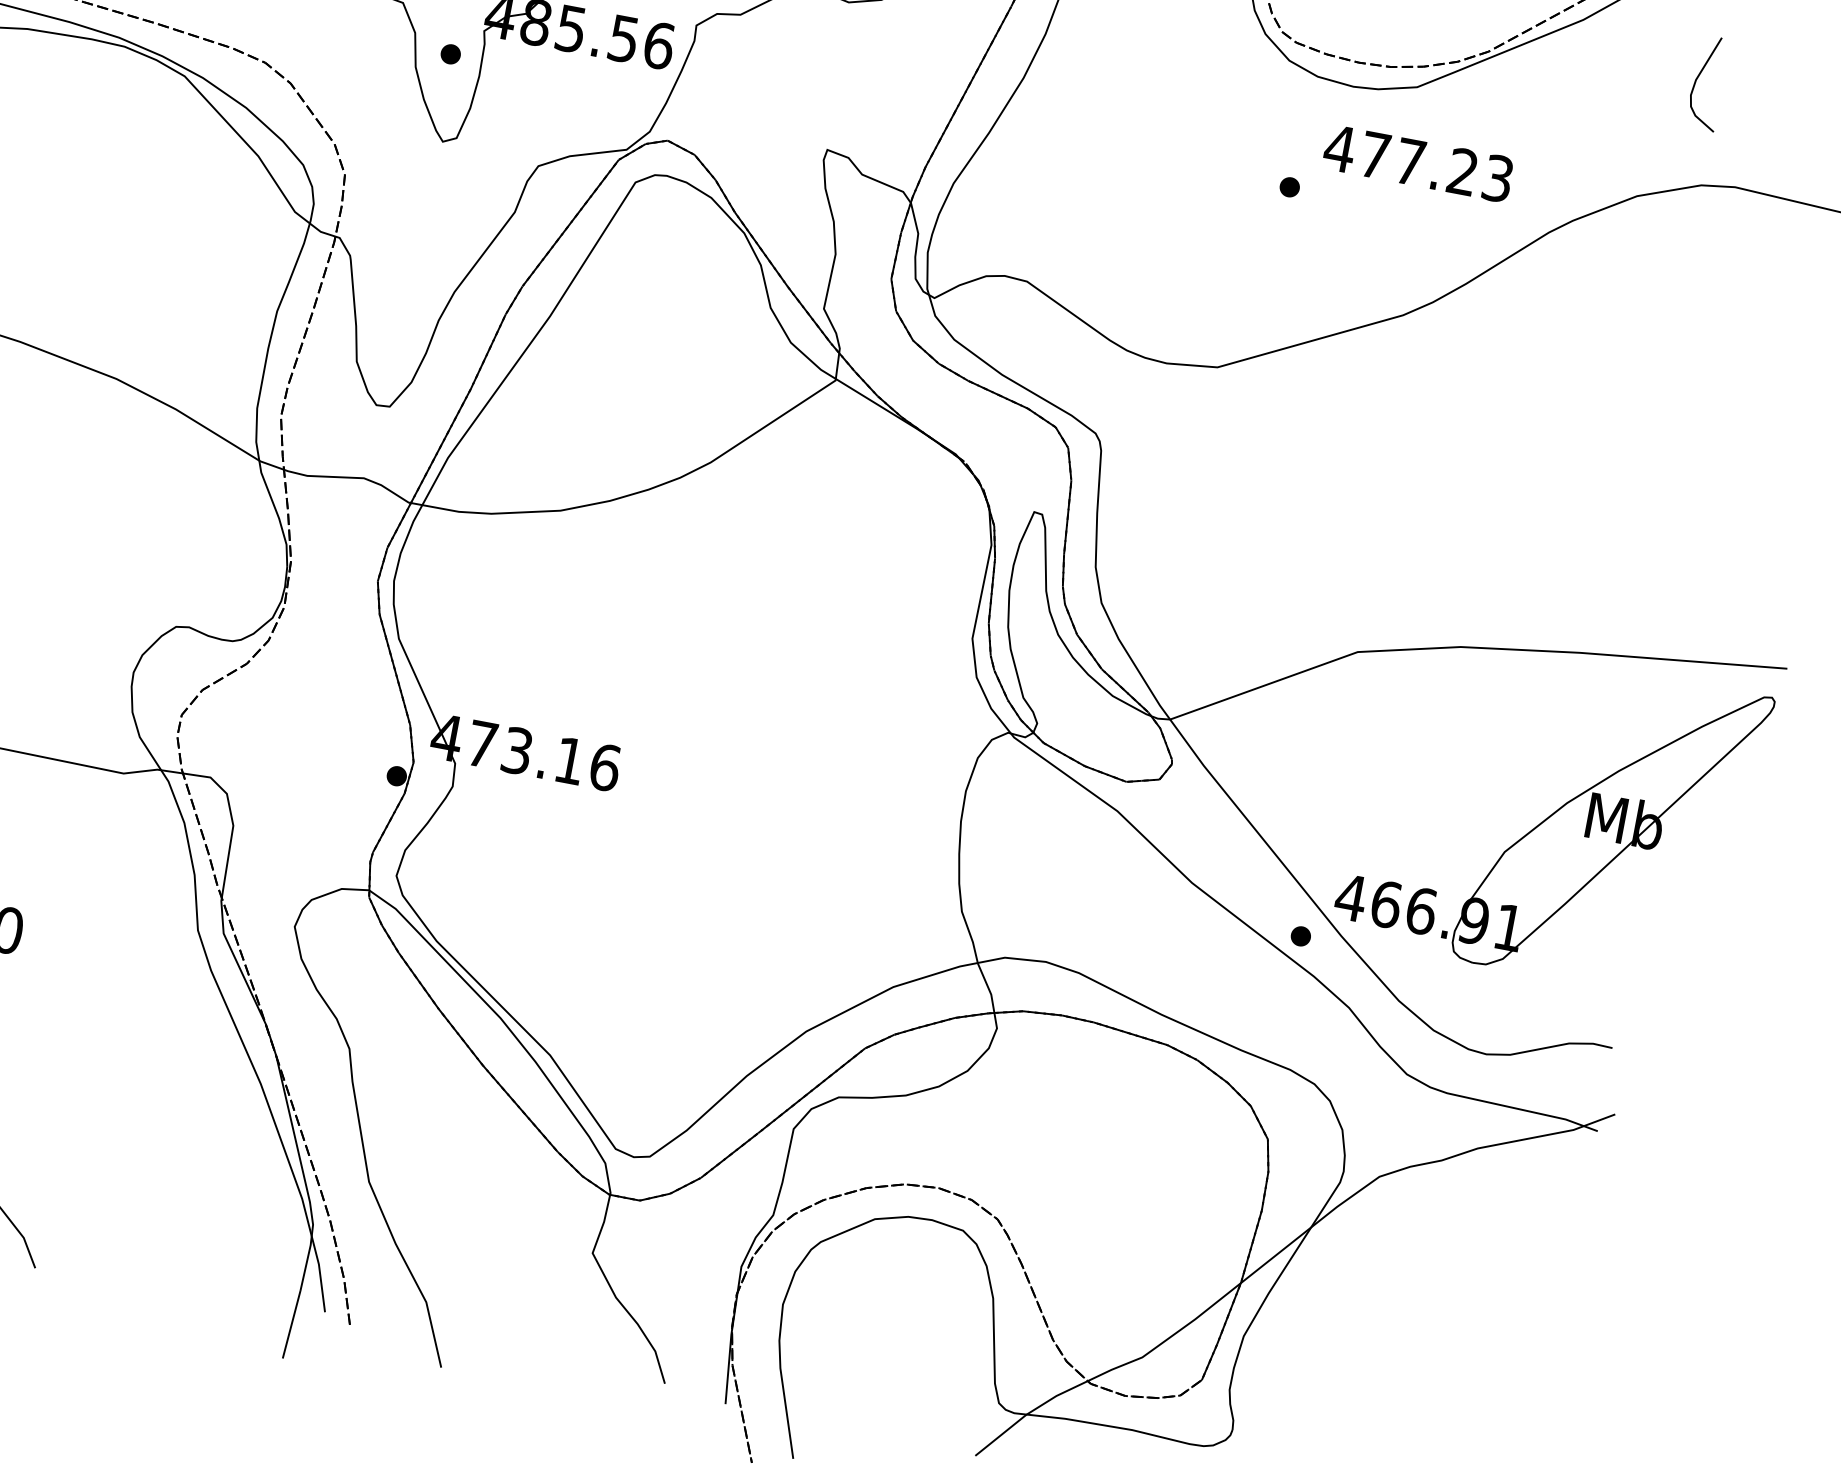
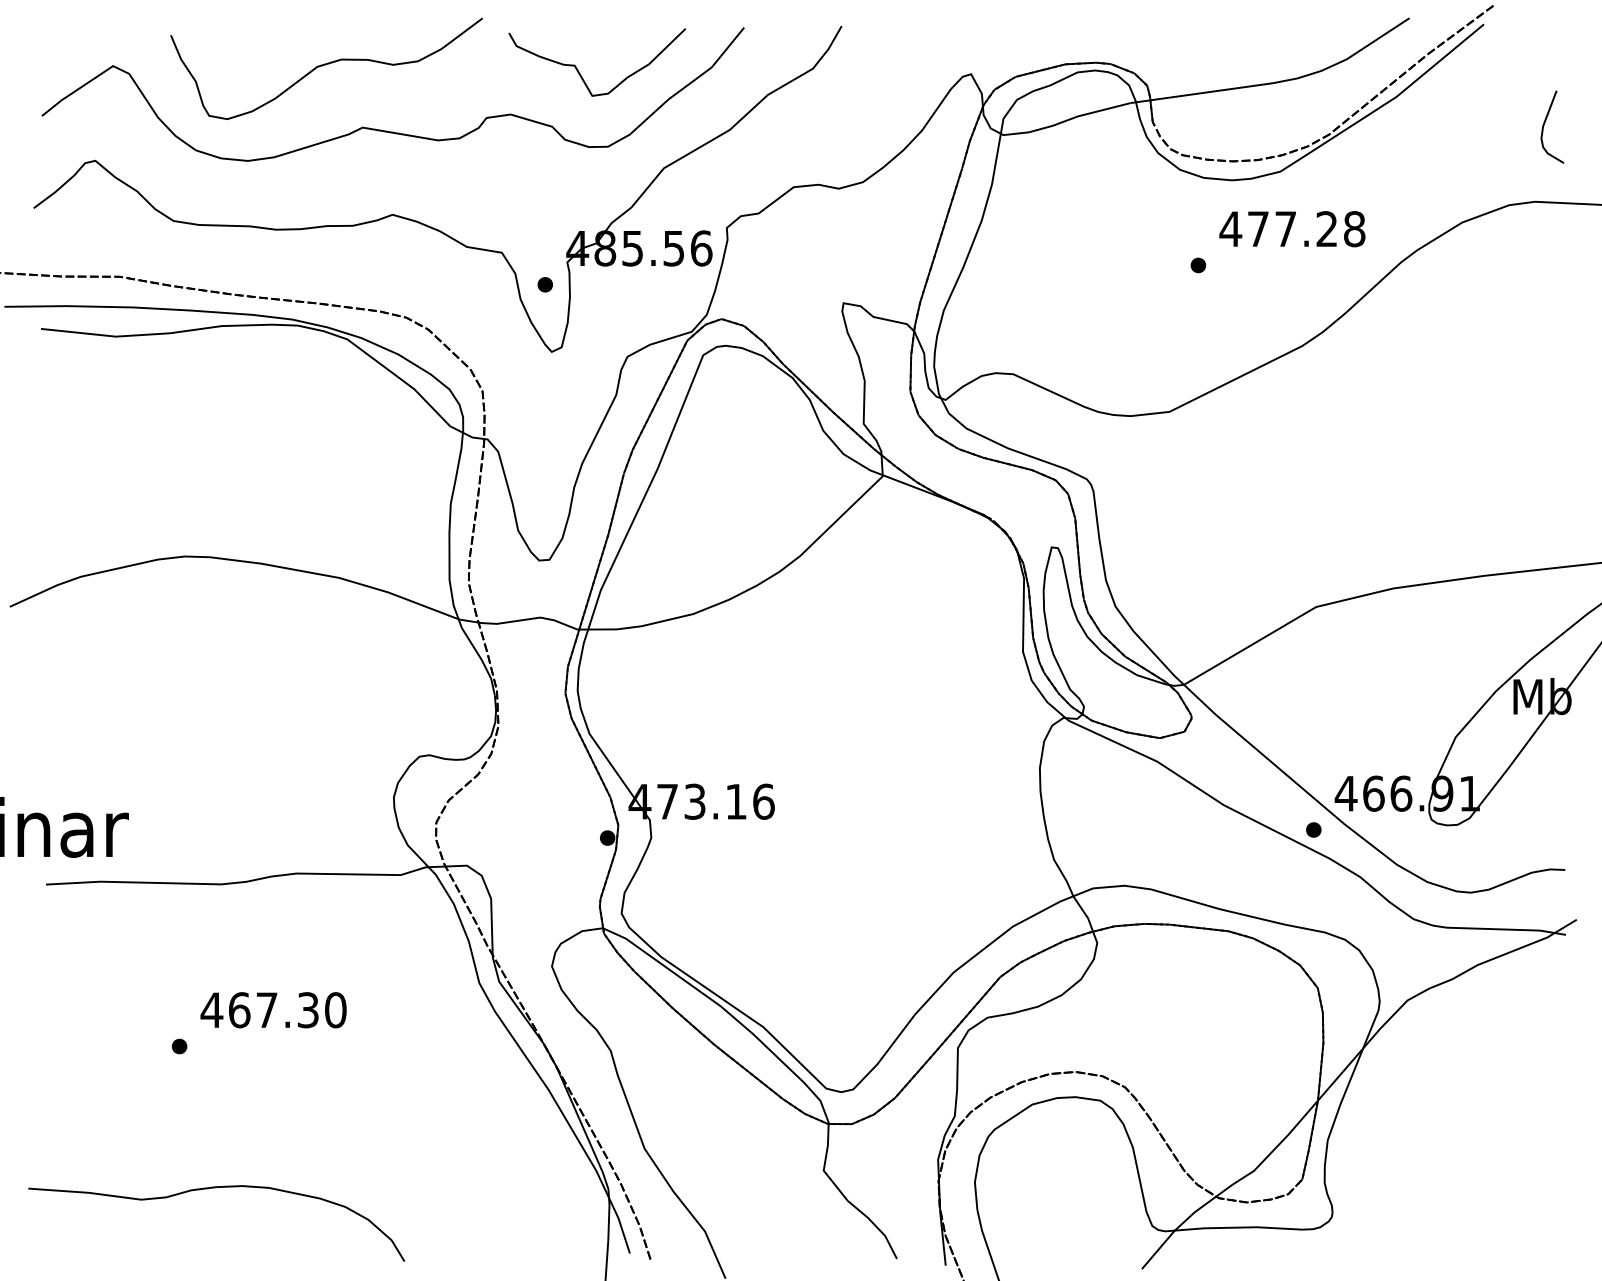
curve: (1699, 76) -> (1545, 123), moved
text: (1497, 179) -> (1354, 229), 477.23 -> 477.28

